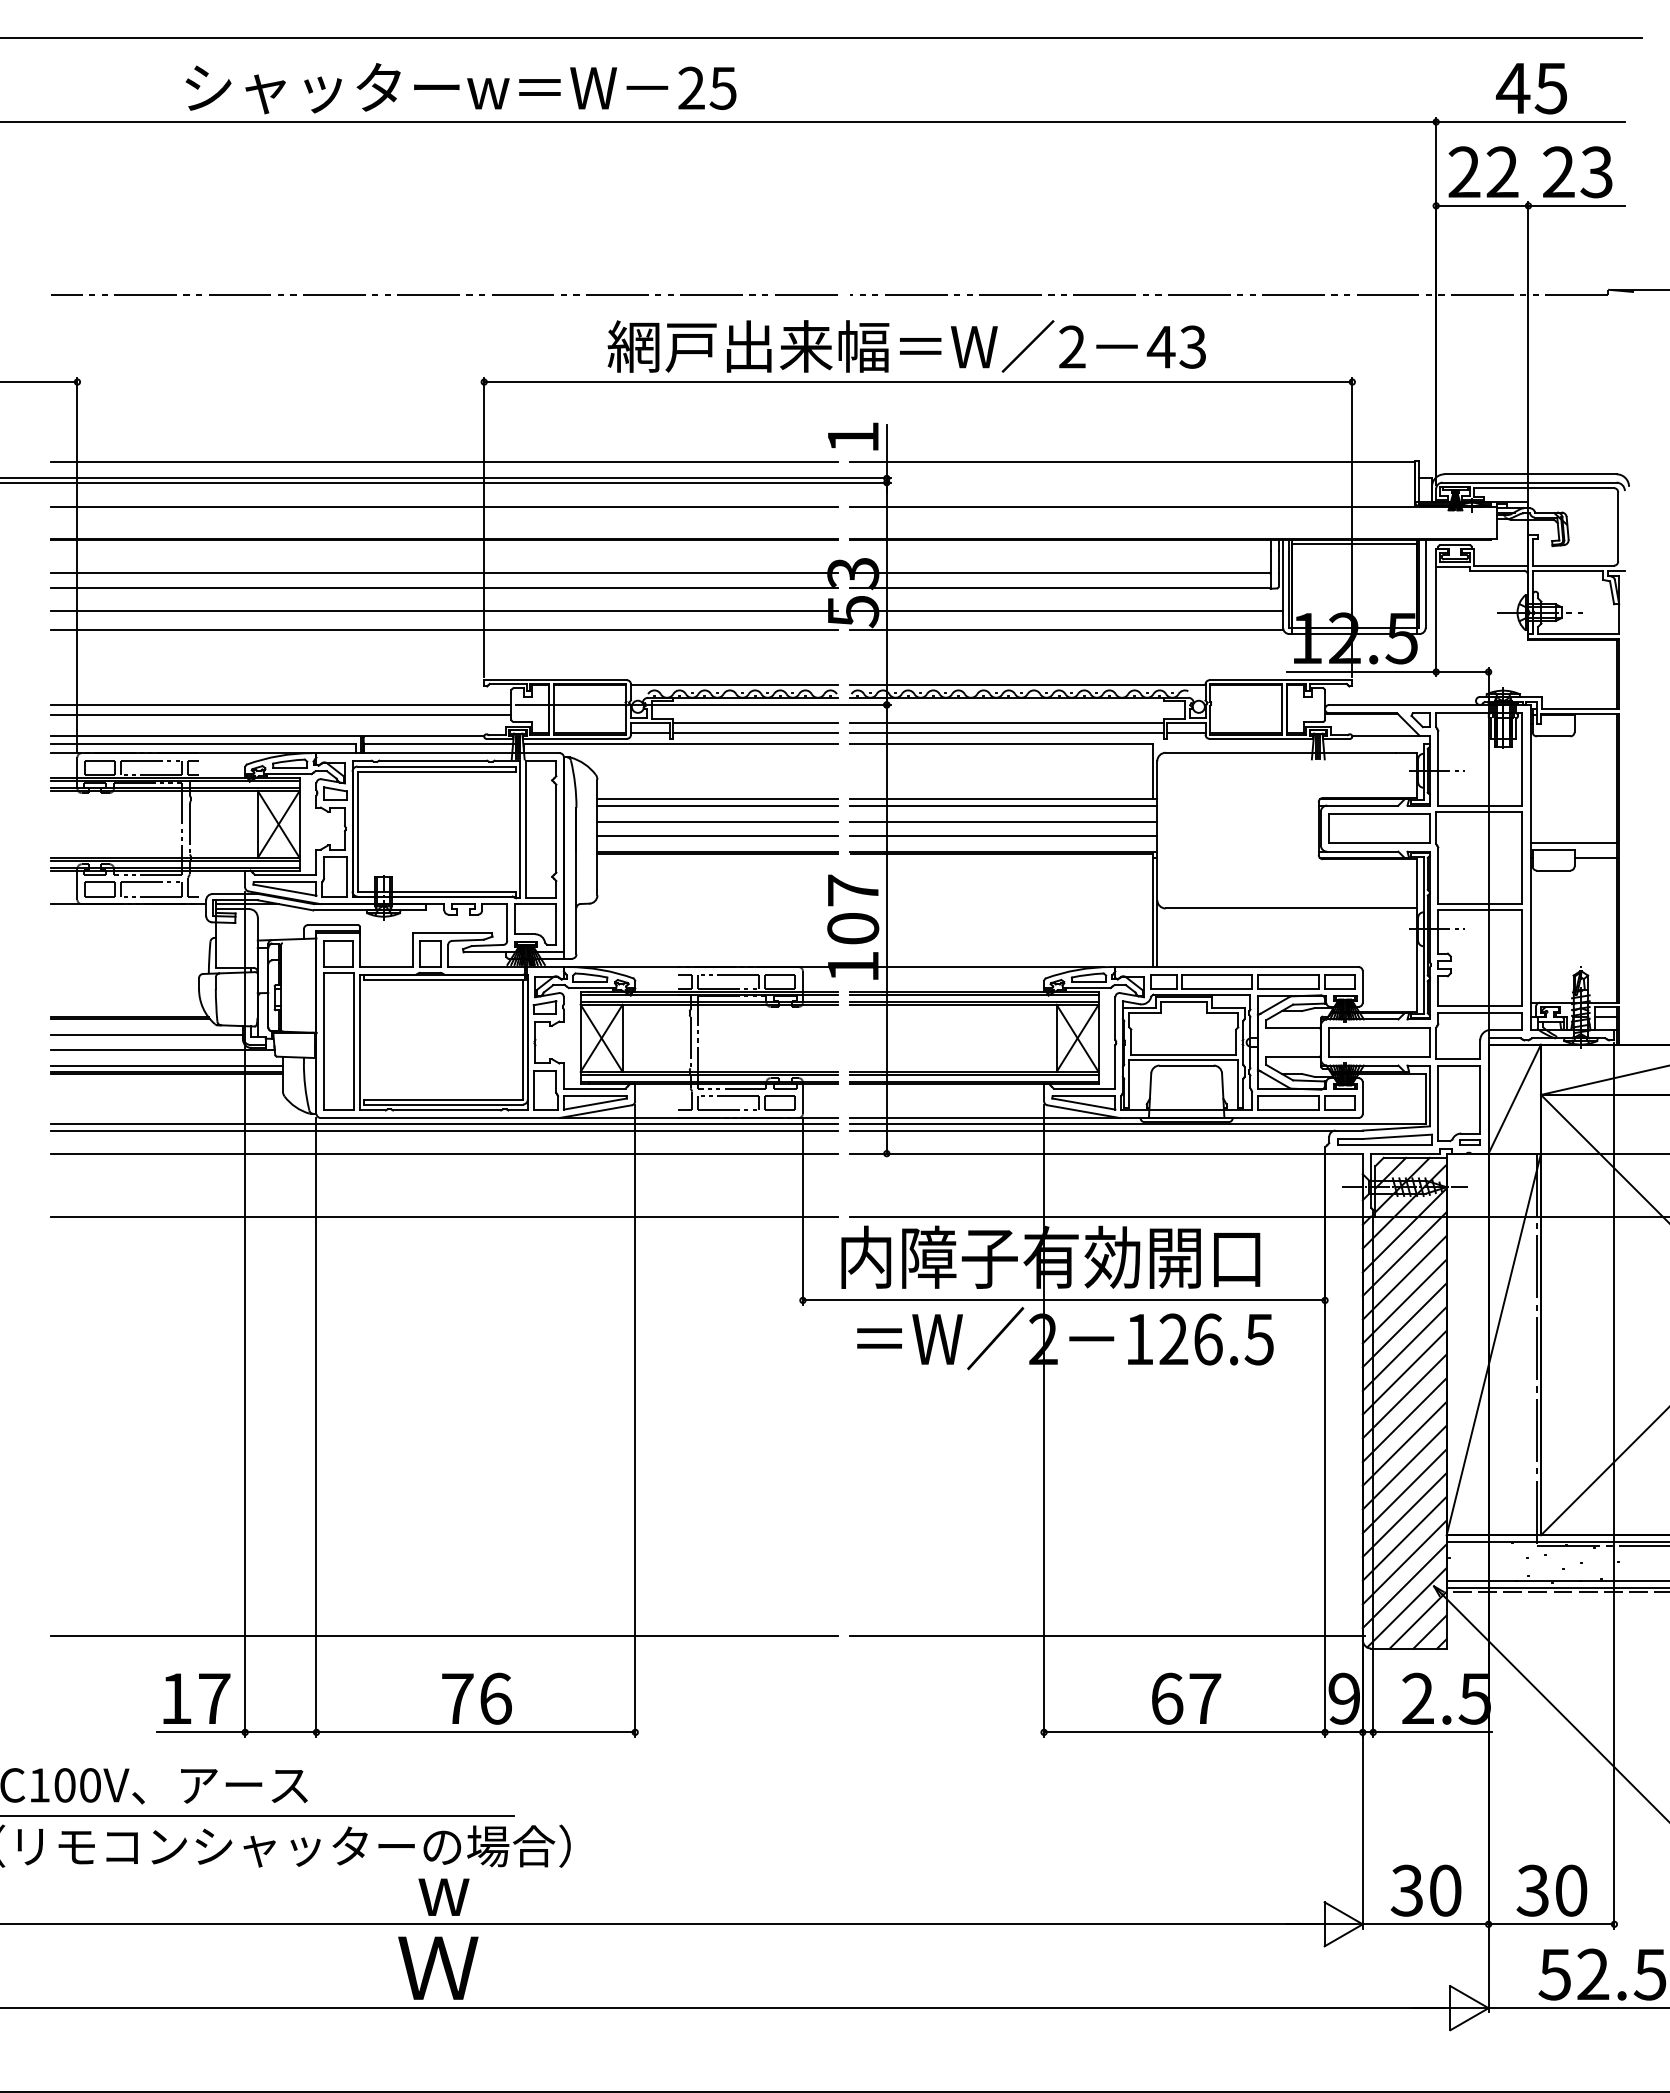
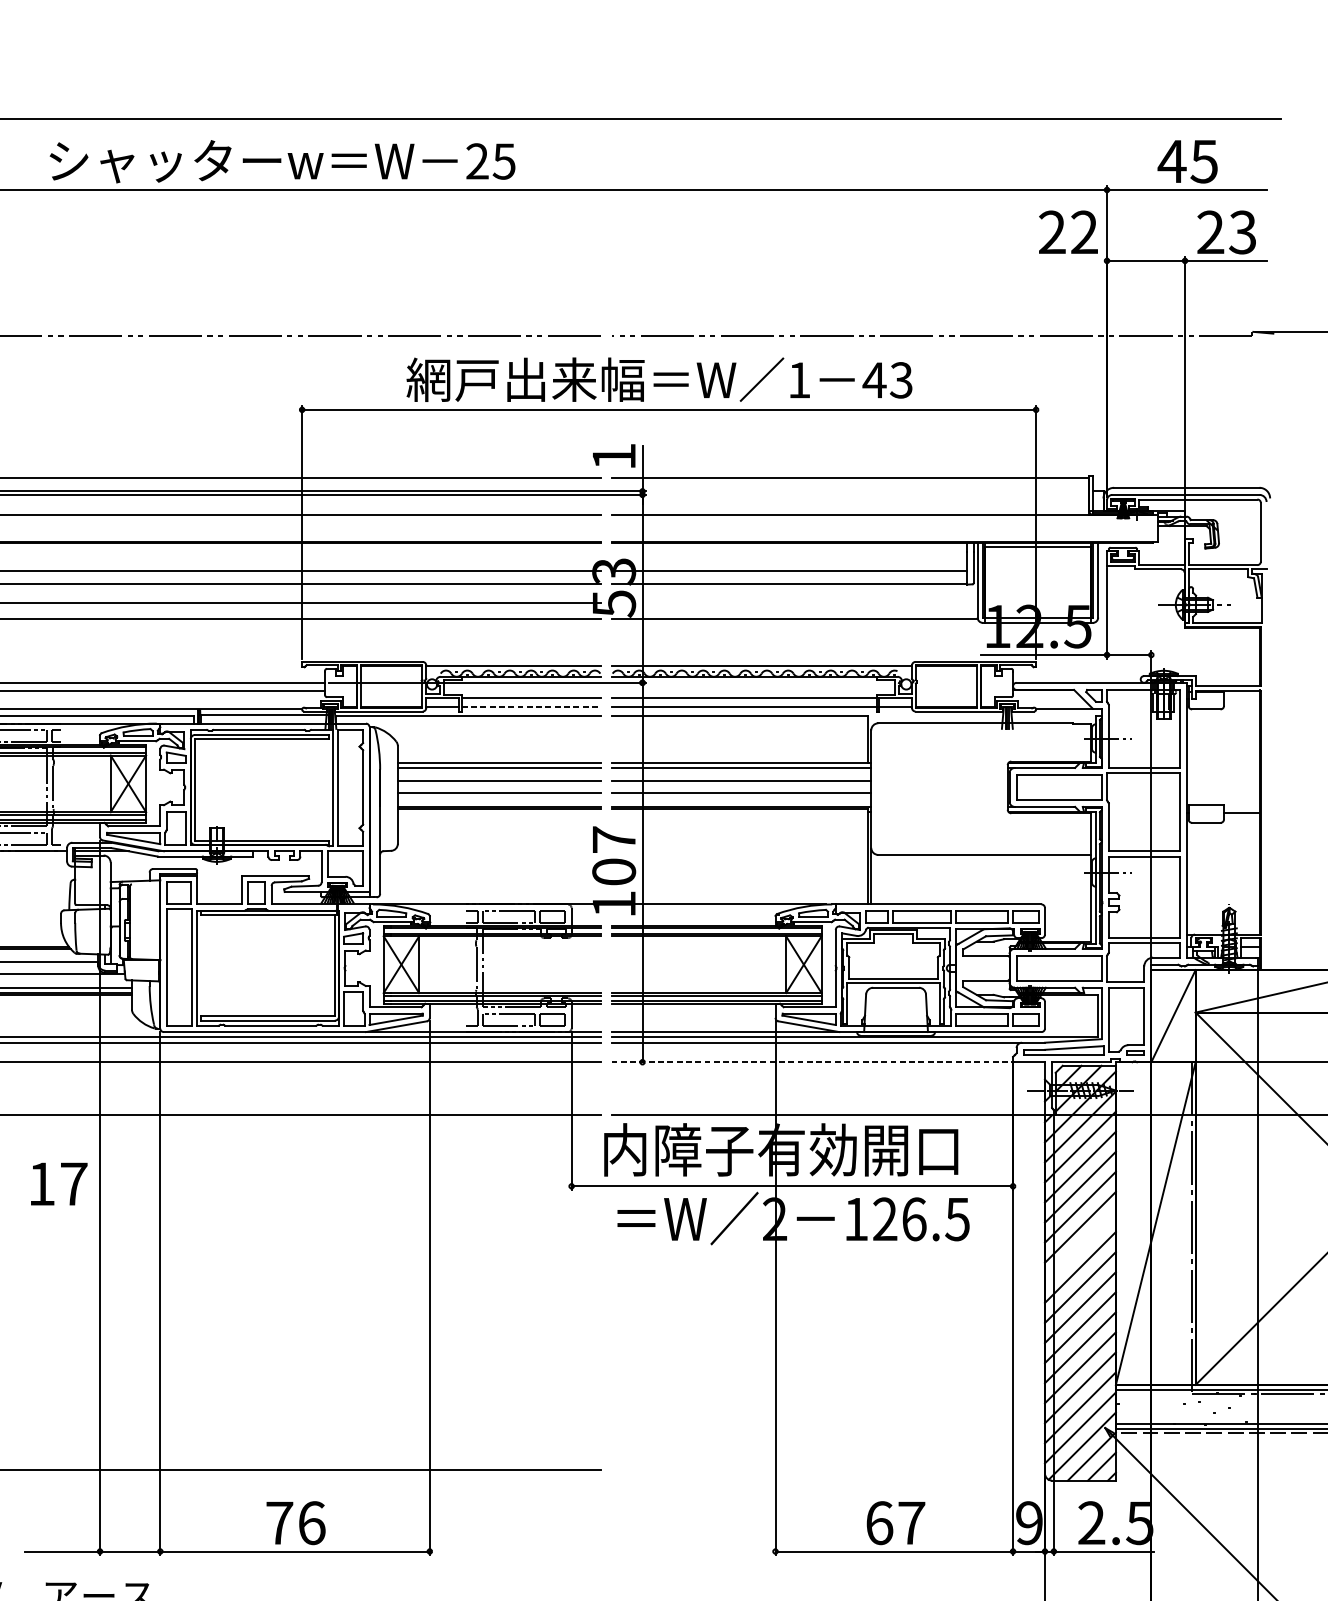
text: (1483, 171) -> (1068, 231), moved
text: (1072, 346) -> (799, 379), 2 -> 1
line: (1066, 611) -> (794, 603), removed
line: (755, 733) -> (531, 706), solid -> dashed
line: (1573, 843) -> (1223, 799), removed
line: (1089, 1153) -> (813, 1062), solid -> dashed
line: (1404, 1372) -> (1080, 1247), removed
line: (1107, 1635) -> (829, 1469), removed
text: (196, 1698) -> (58, 1183), moved

